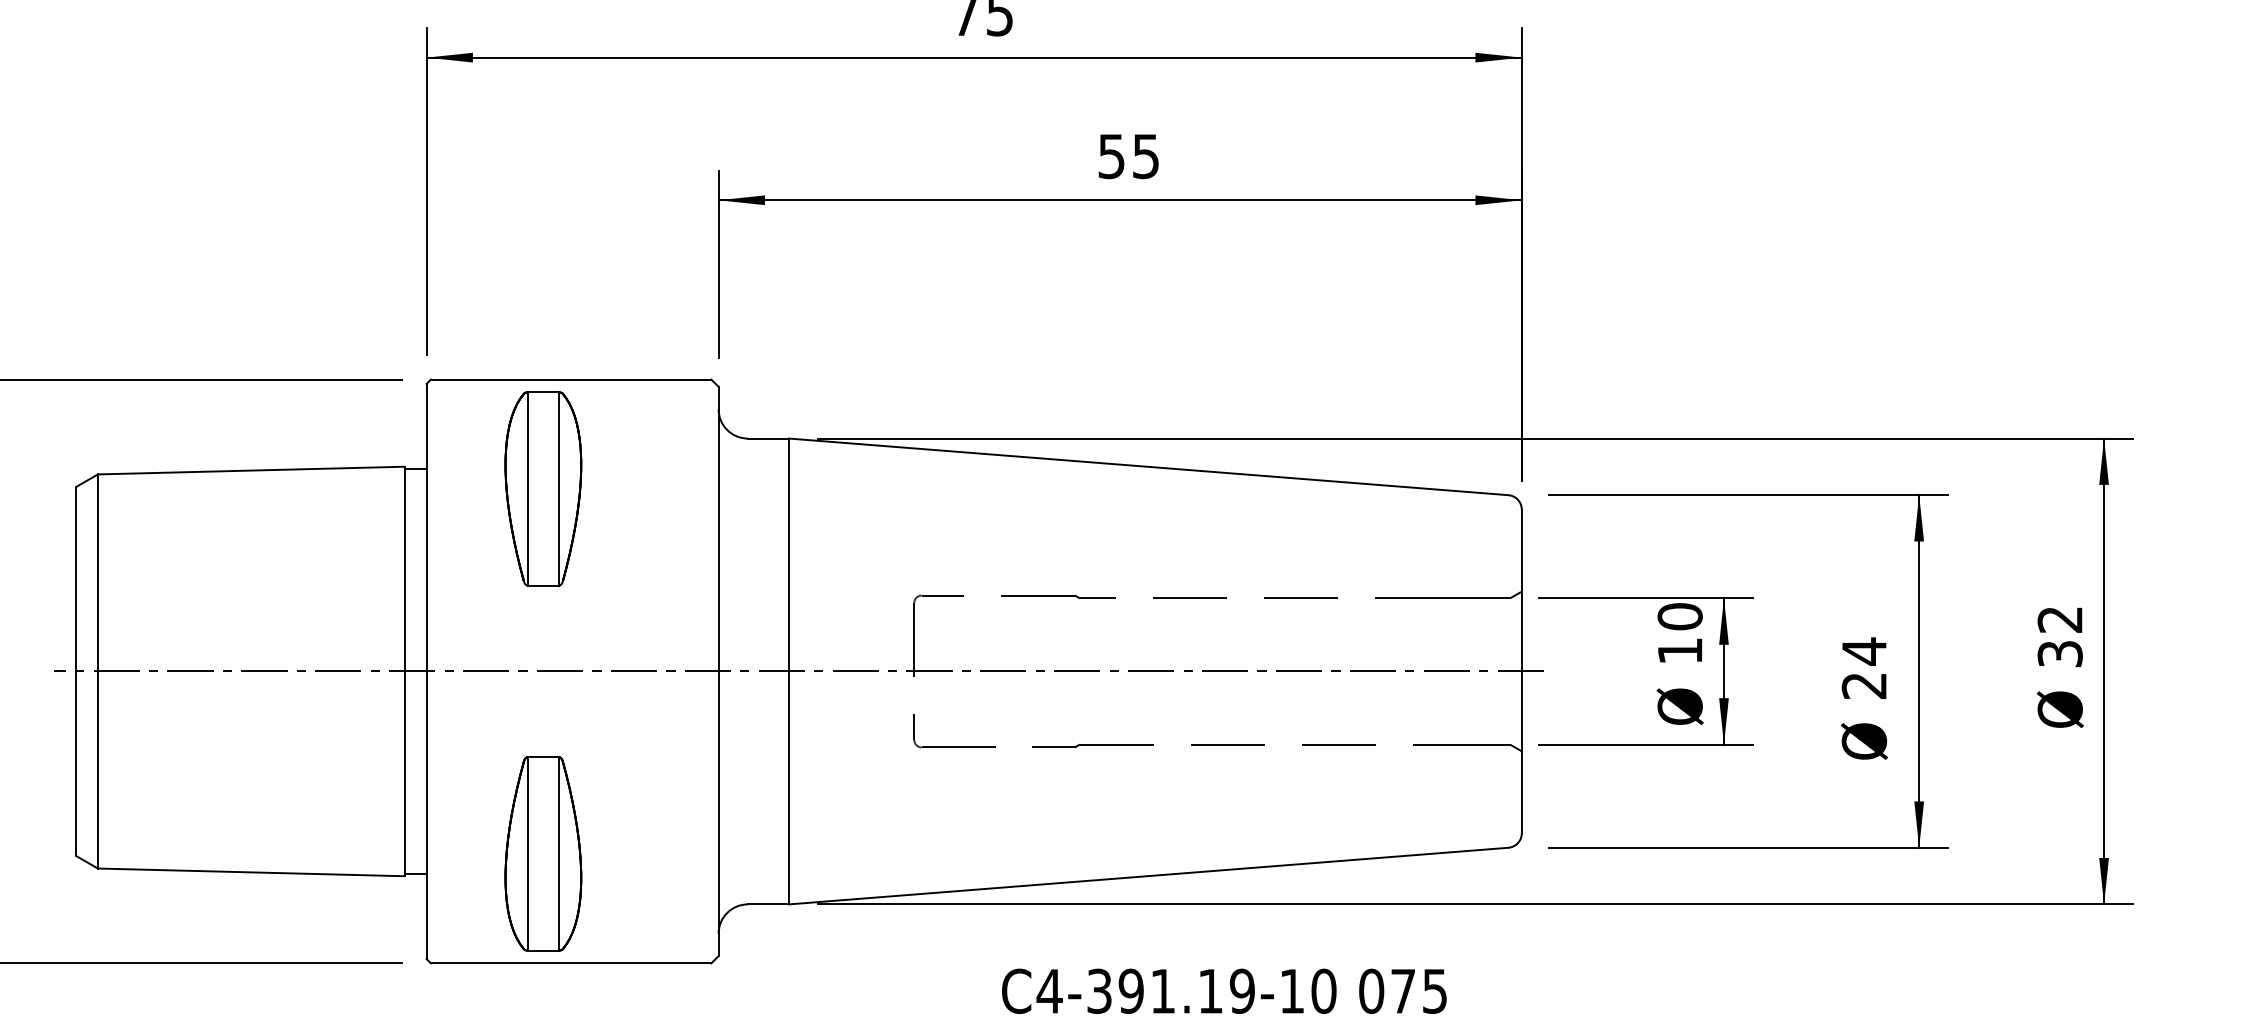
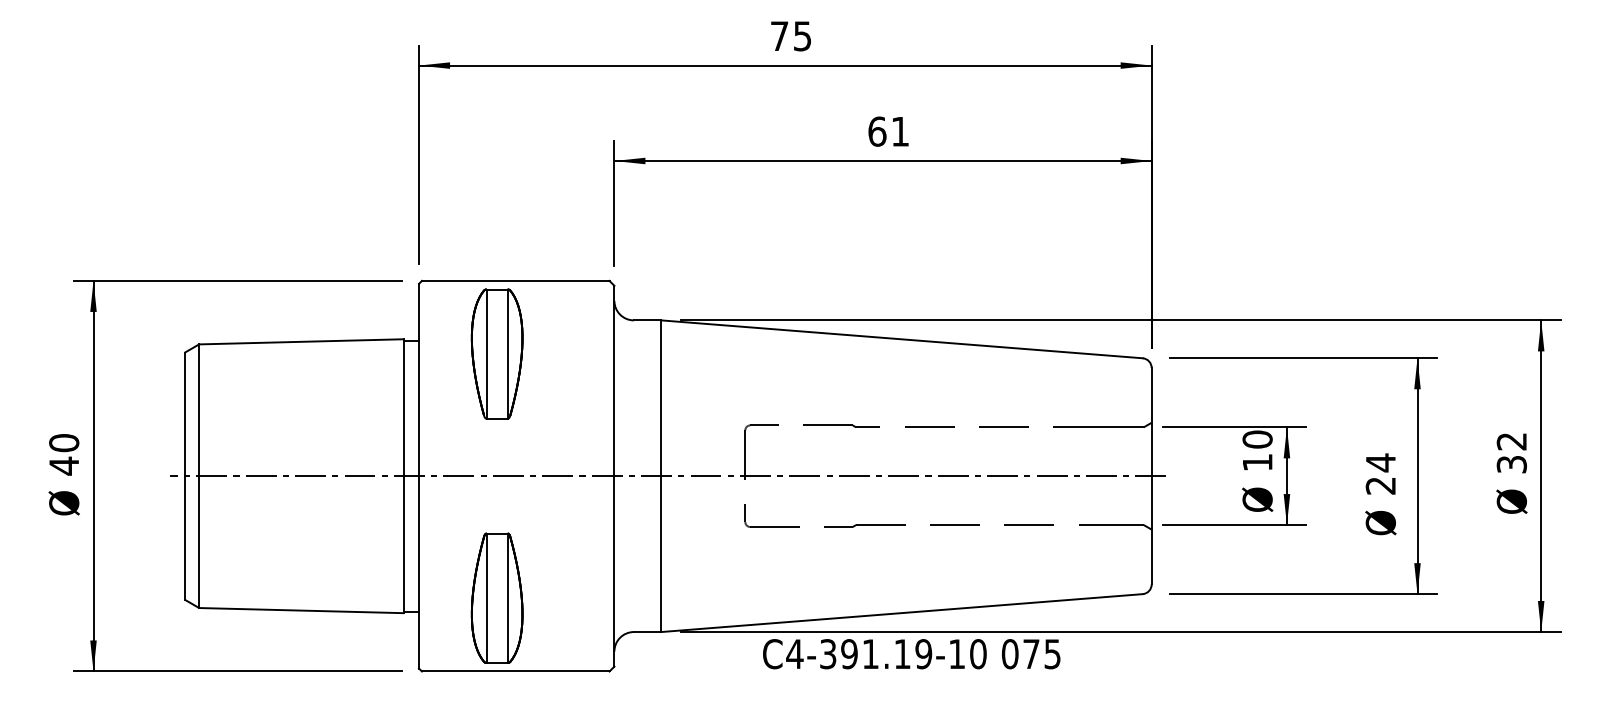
text: (1128, 156) -> (888, 131), 55 -> 61
text: (1224, 991) -> (911, 654), moved

